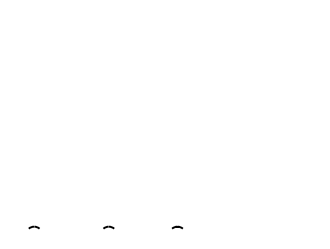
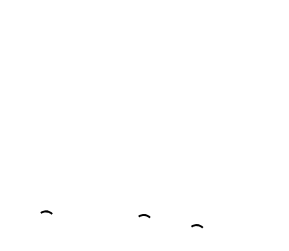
part: (108, 227) -> (144, 215), moved

